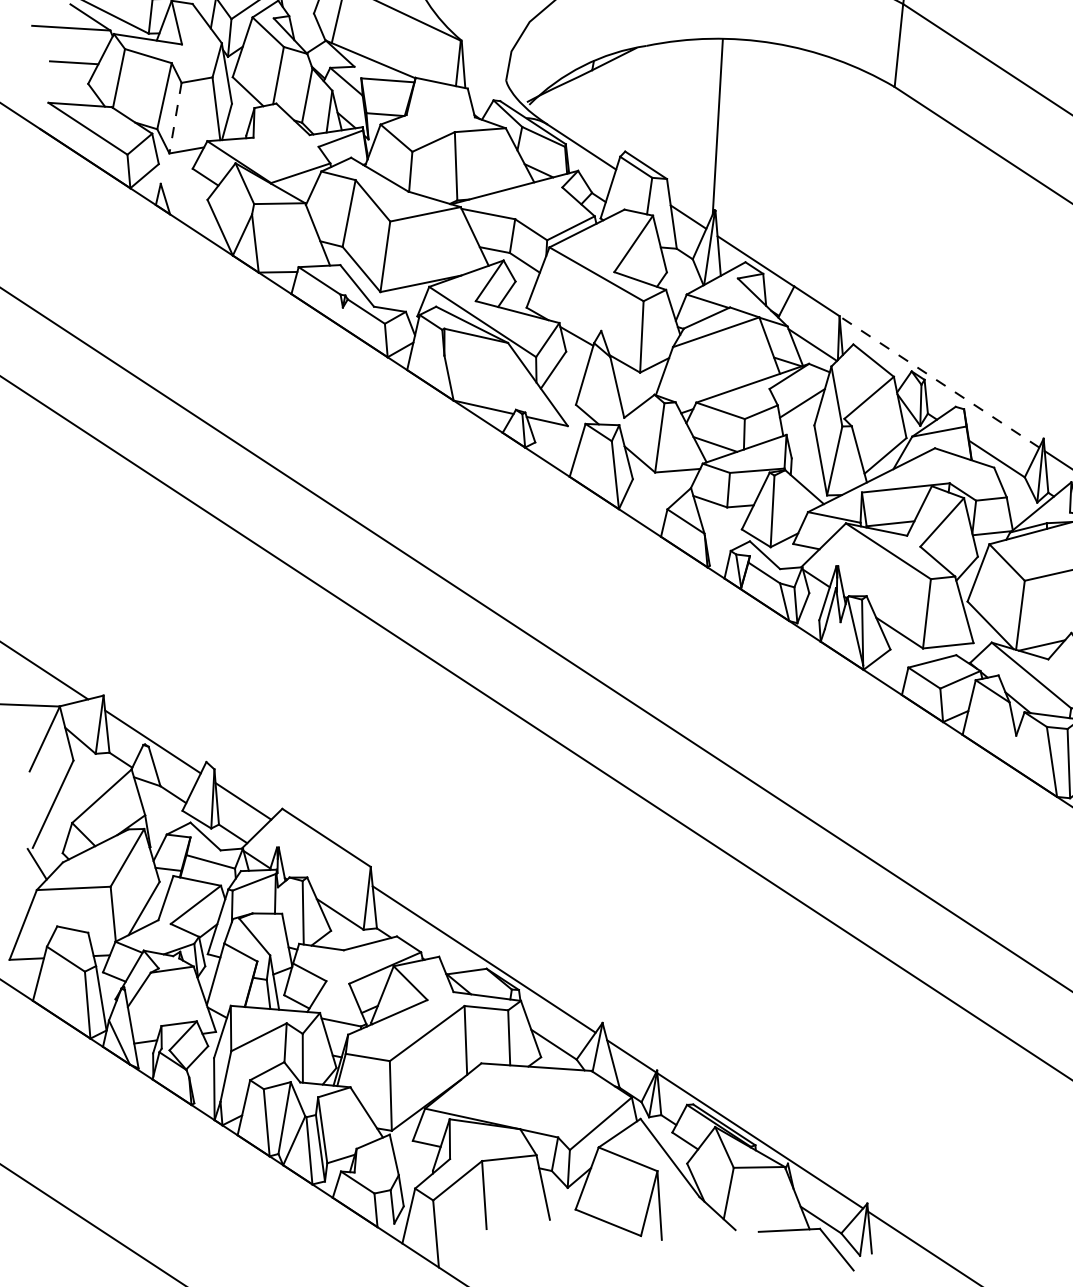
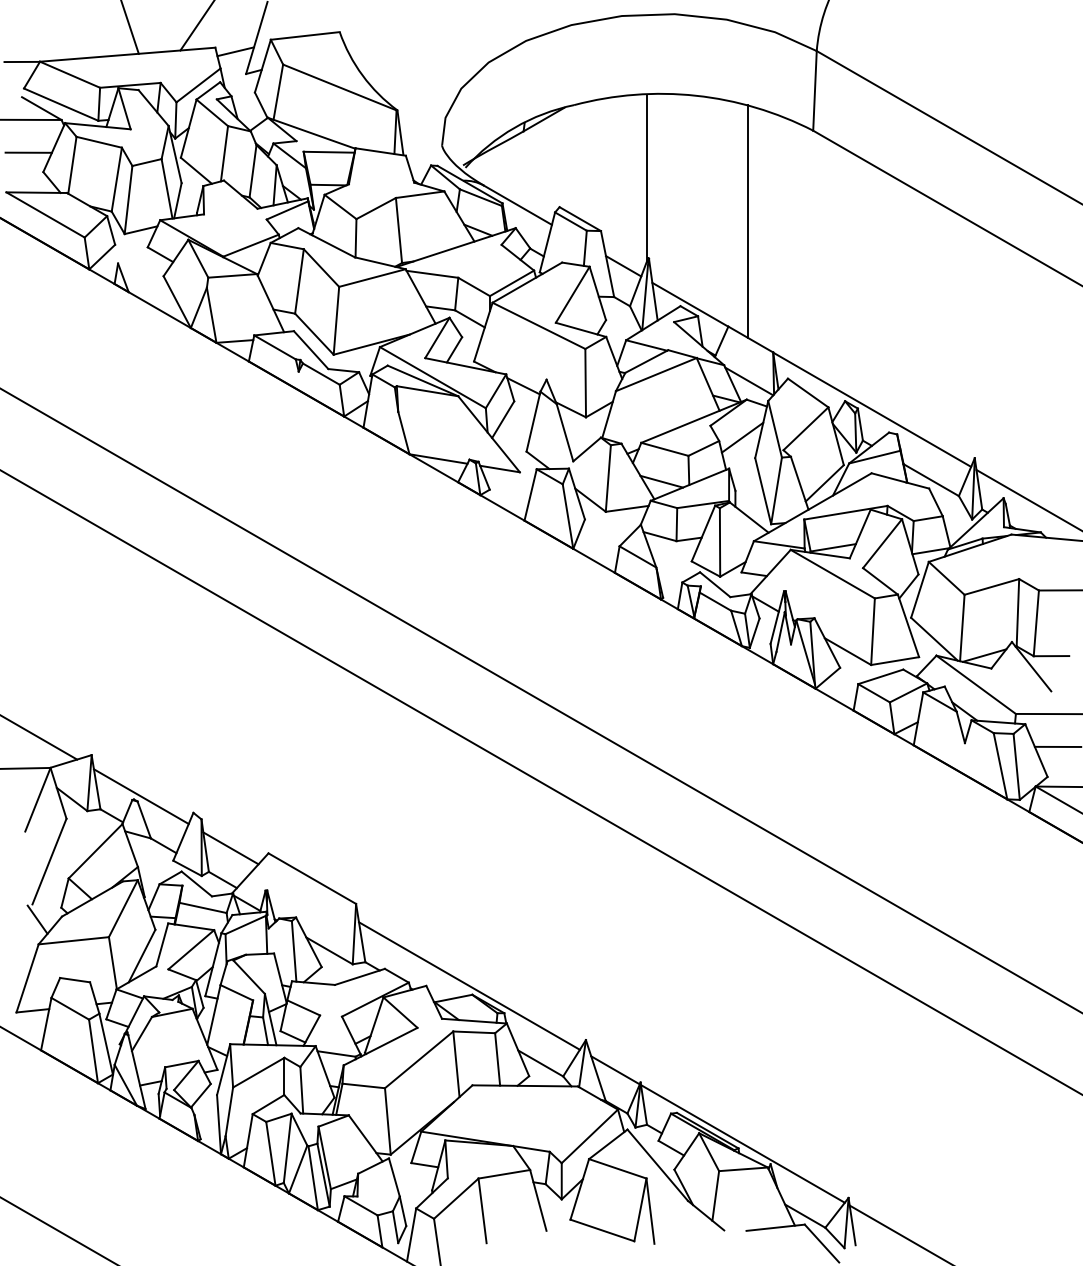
line: (175, 118) -> (128, 200), dashed -> solid
line: (820, 176) -> (747, 220), added
line: (938, 381) -> (871, 409), dashed -> solid

